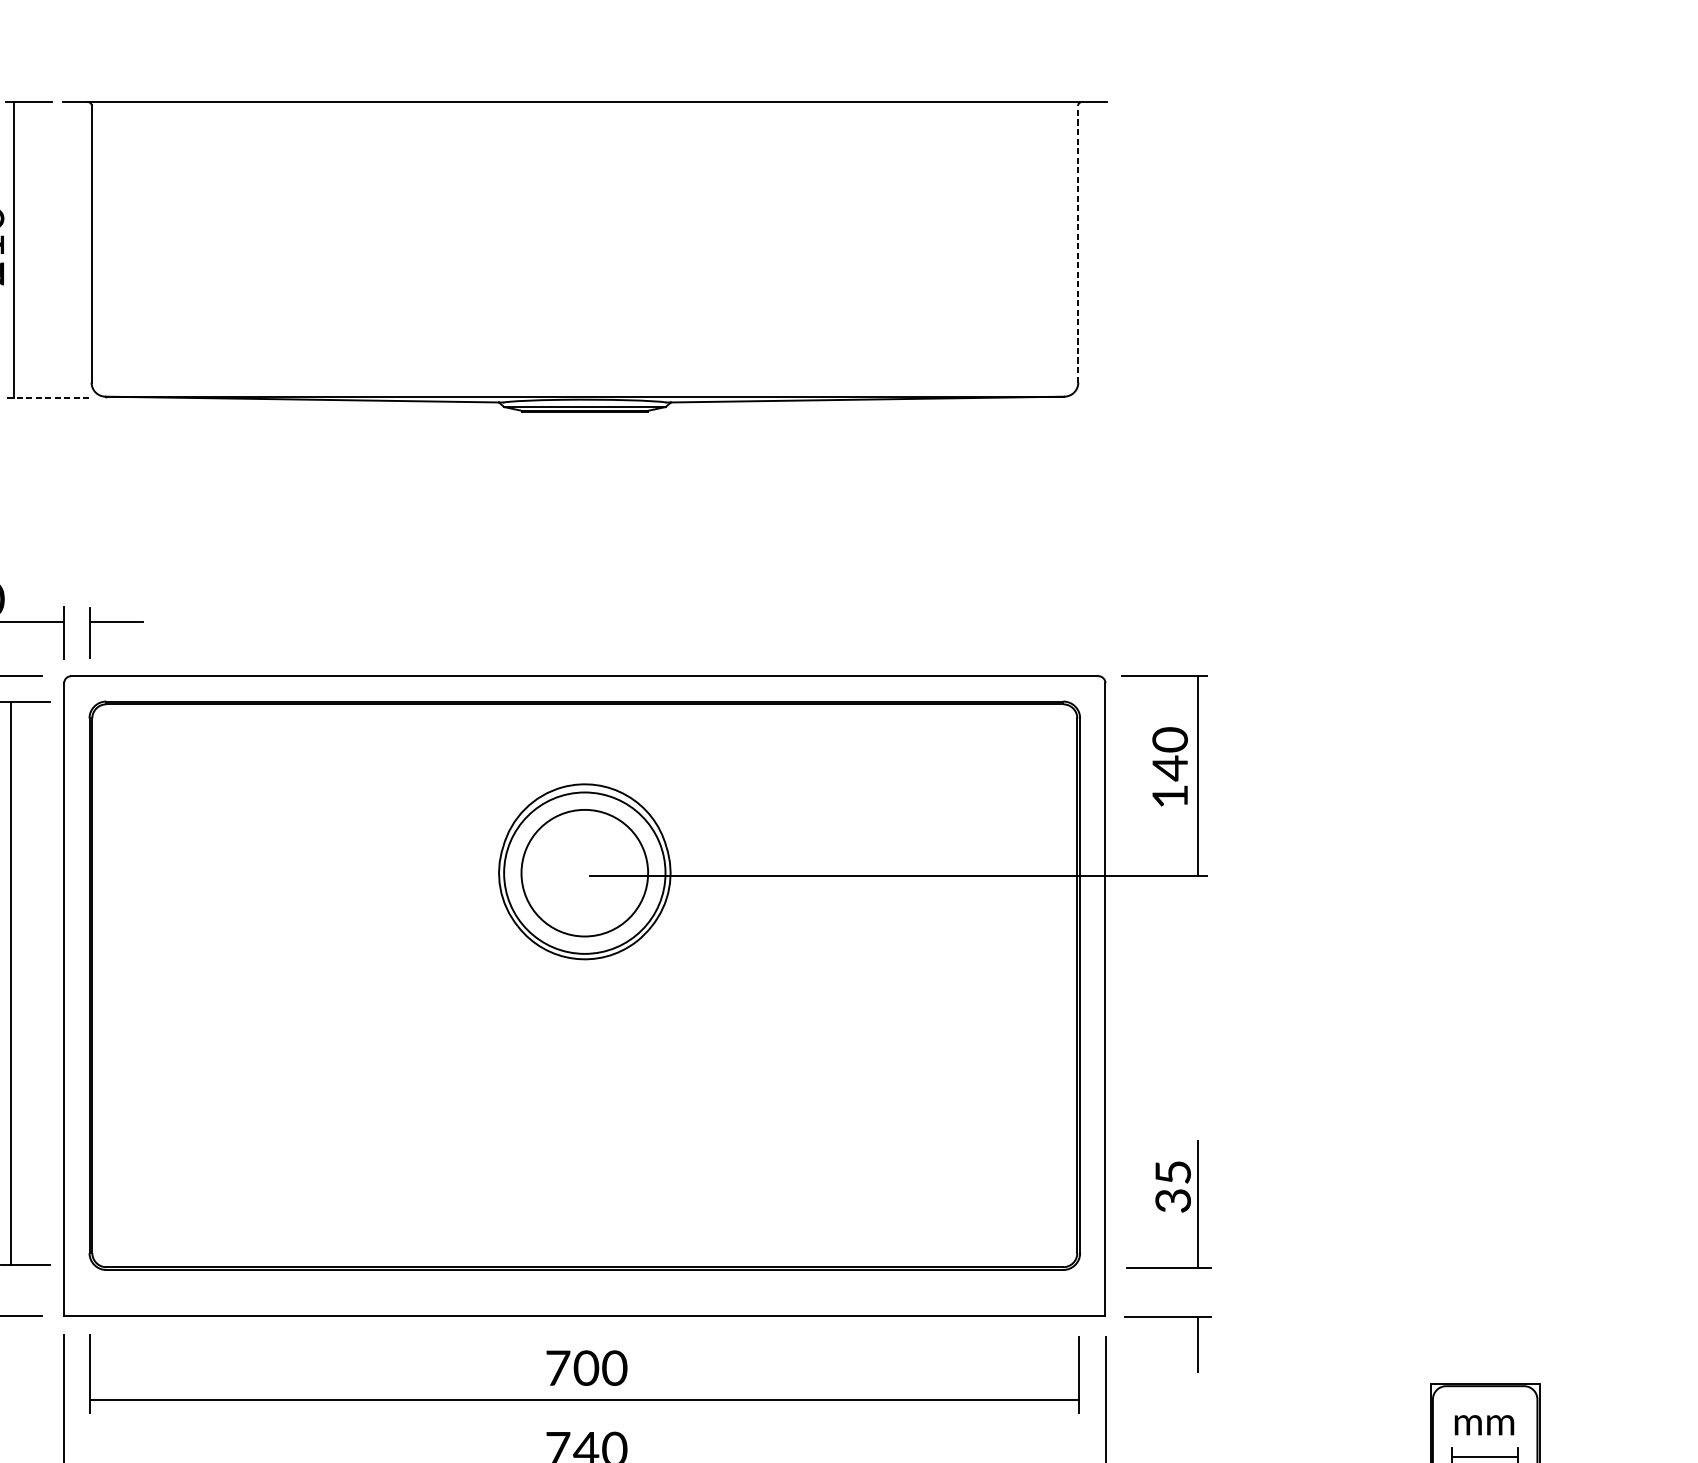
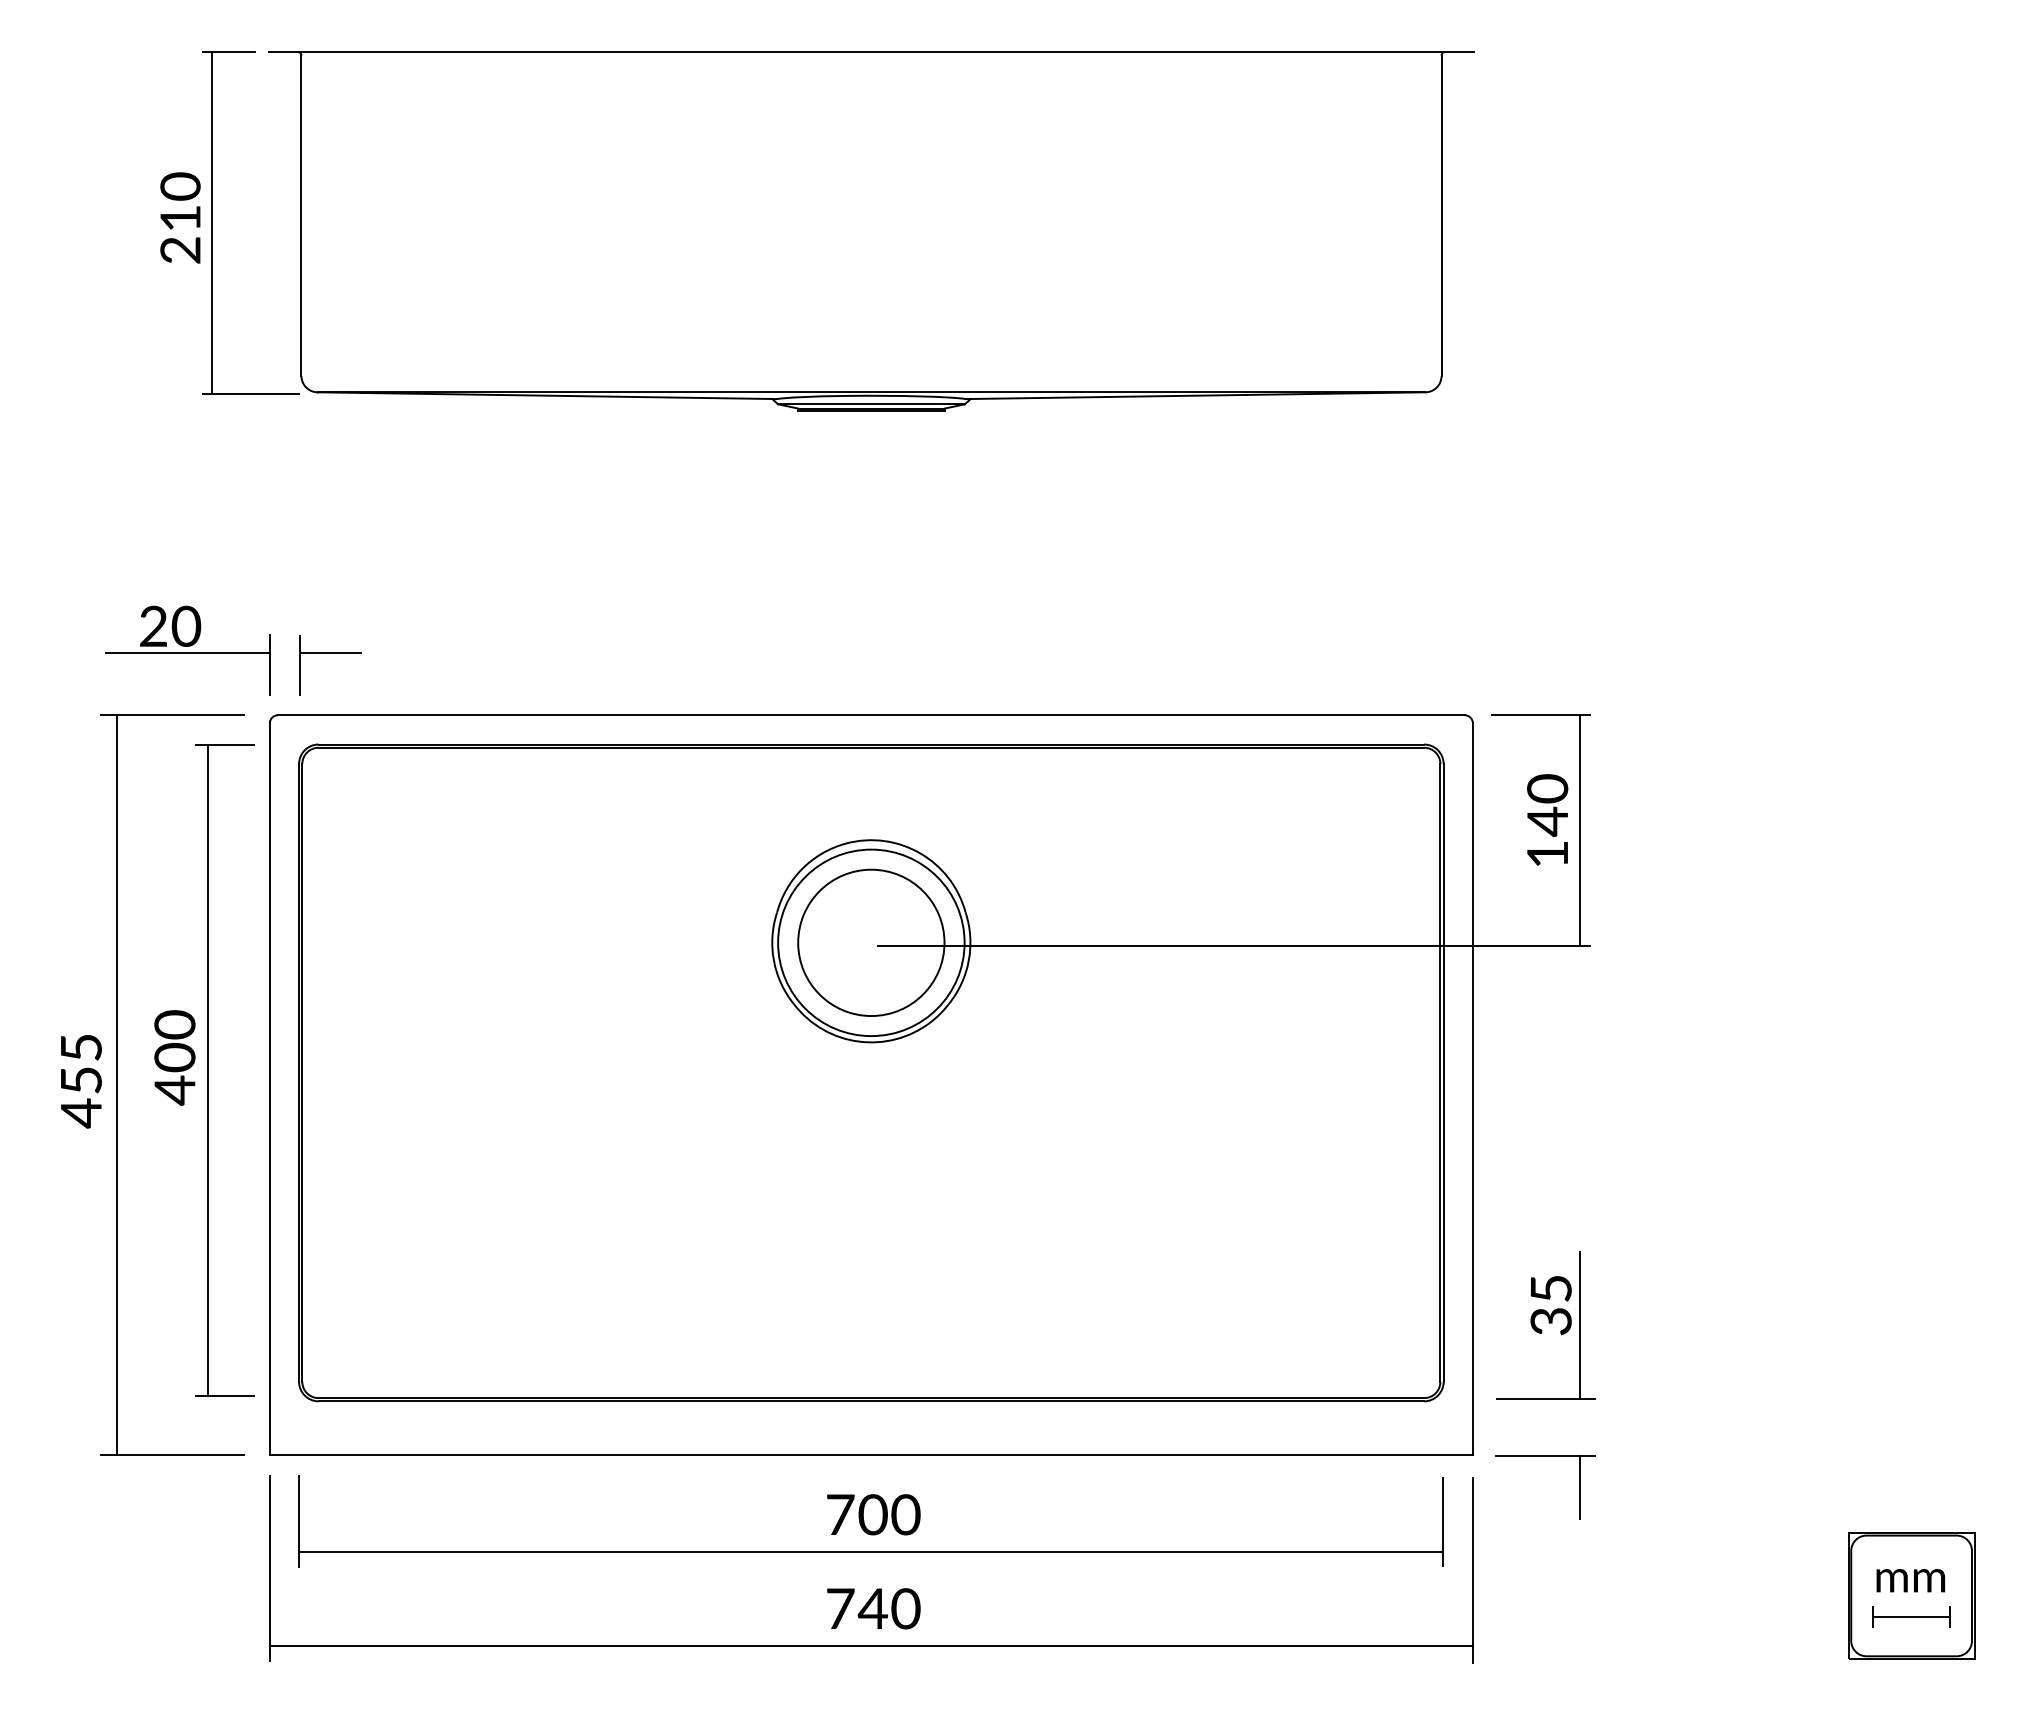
line: (1078, 243) -> (1441, 215), dashed -> solid
line: (47, 398) -> (250, 394), dashed -> solid

